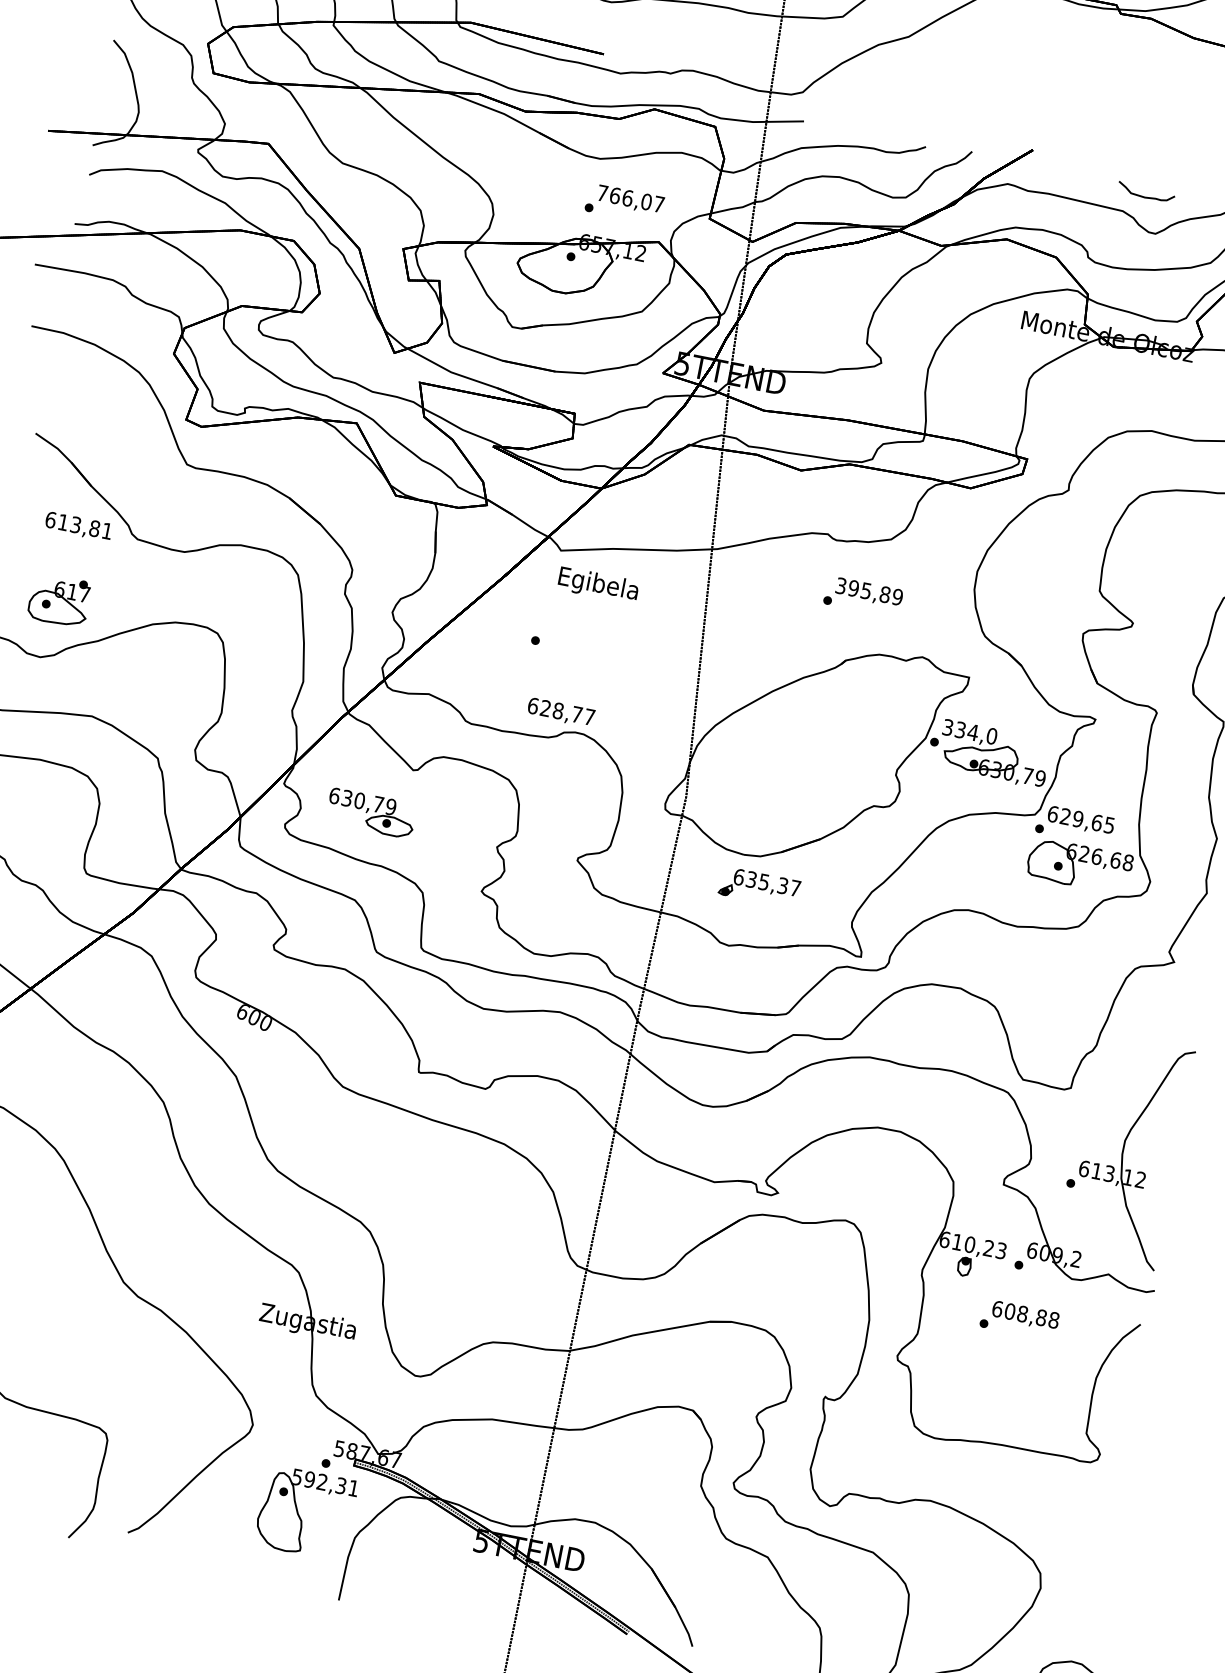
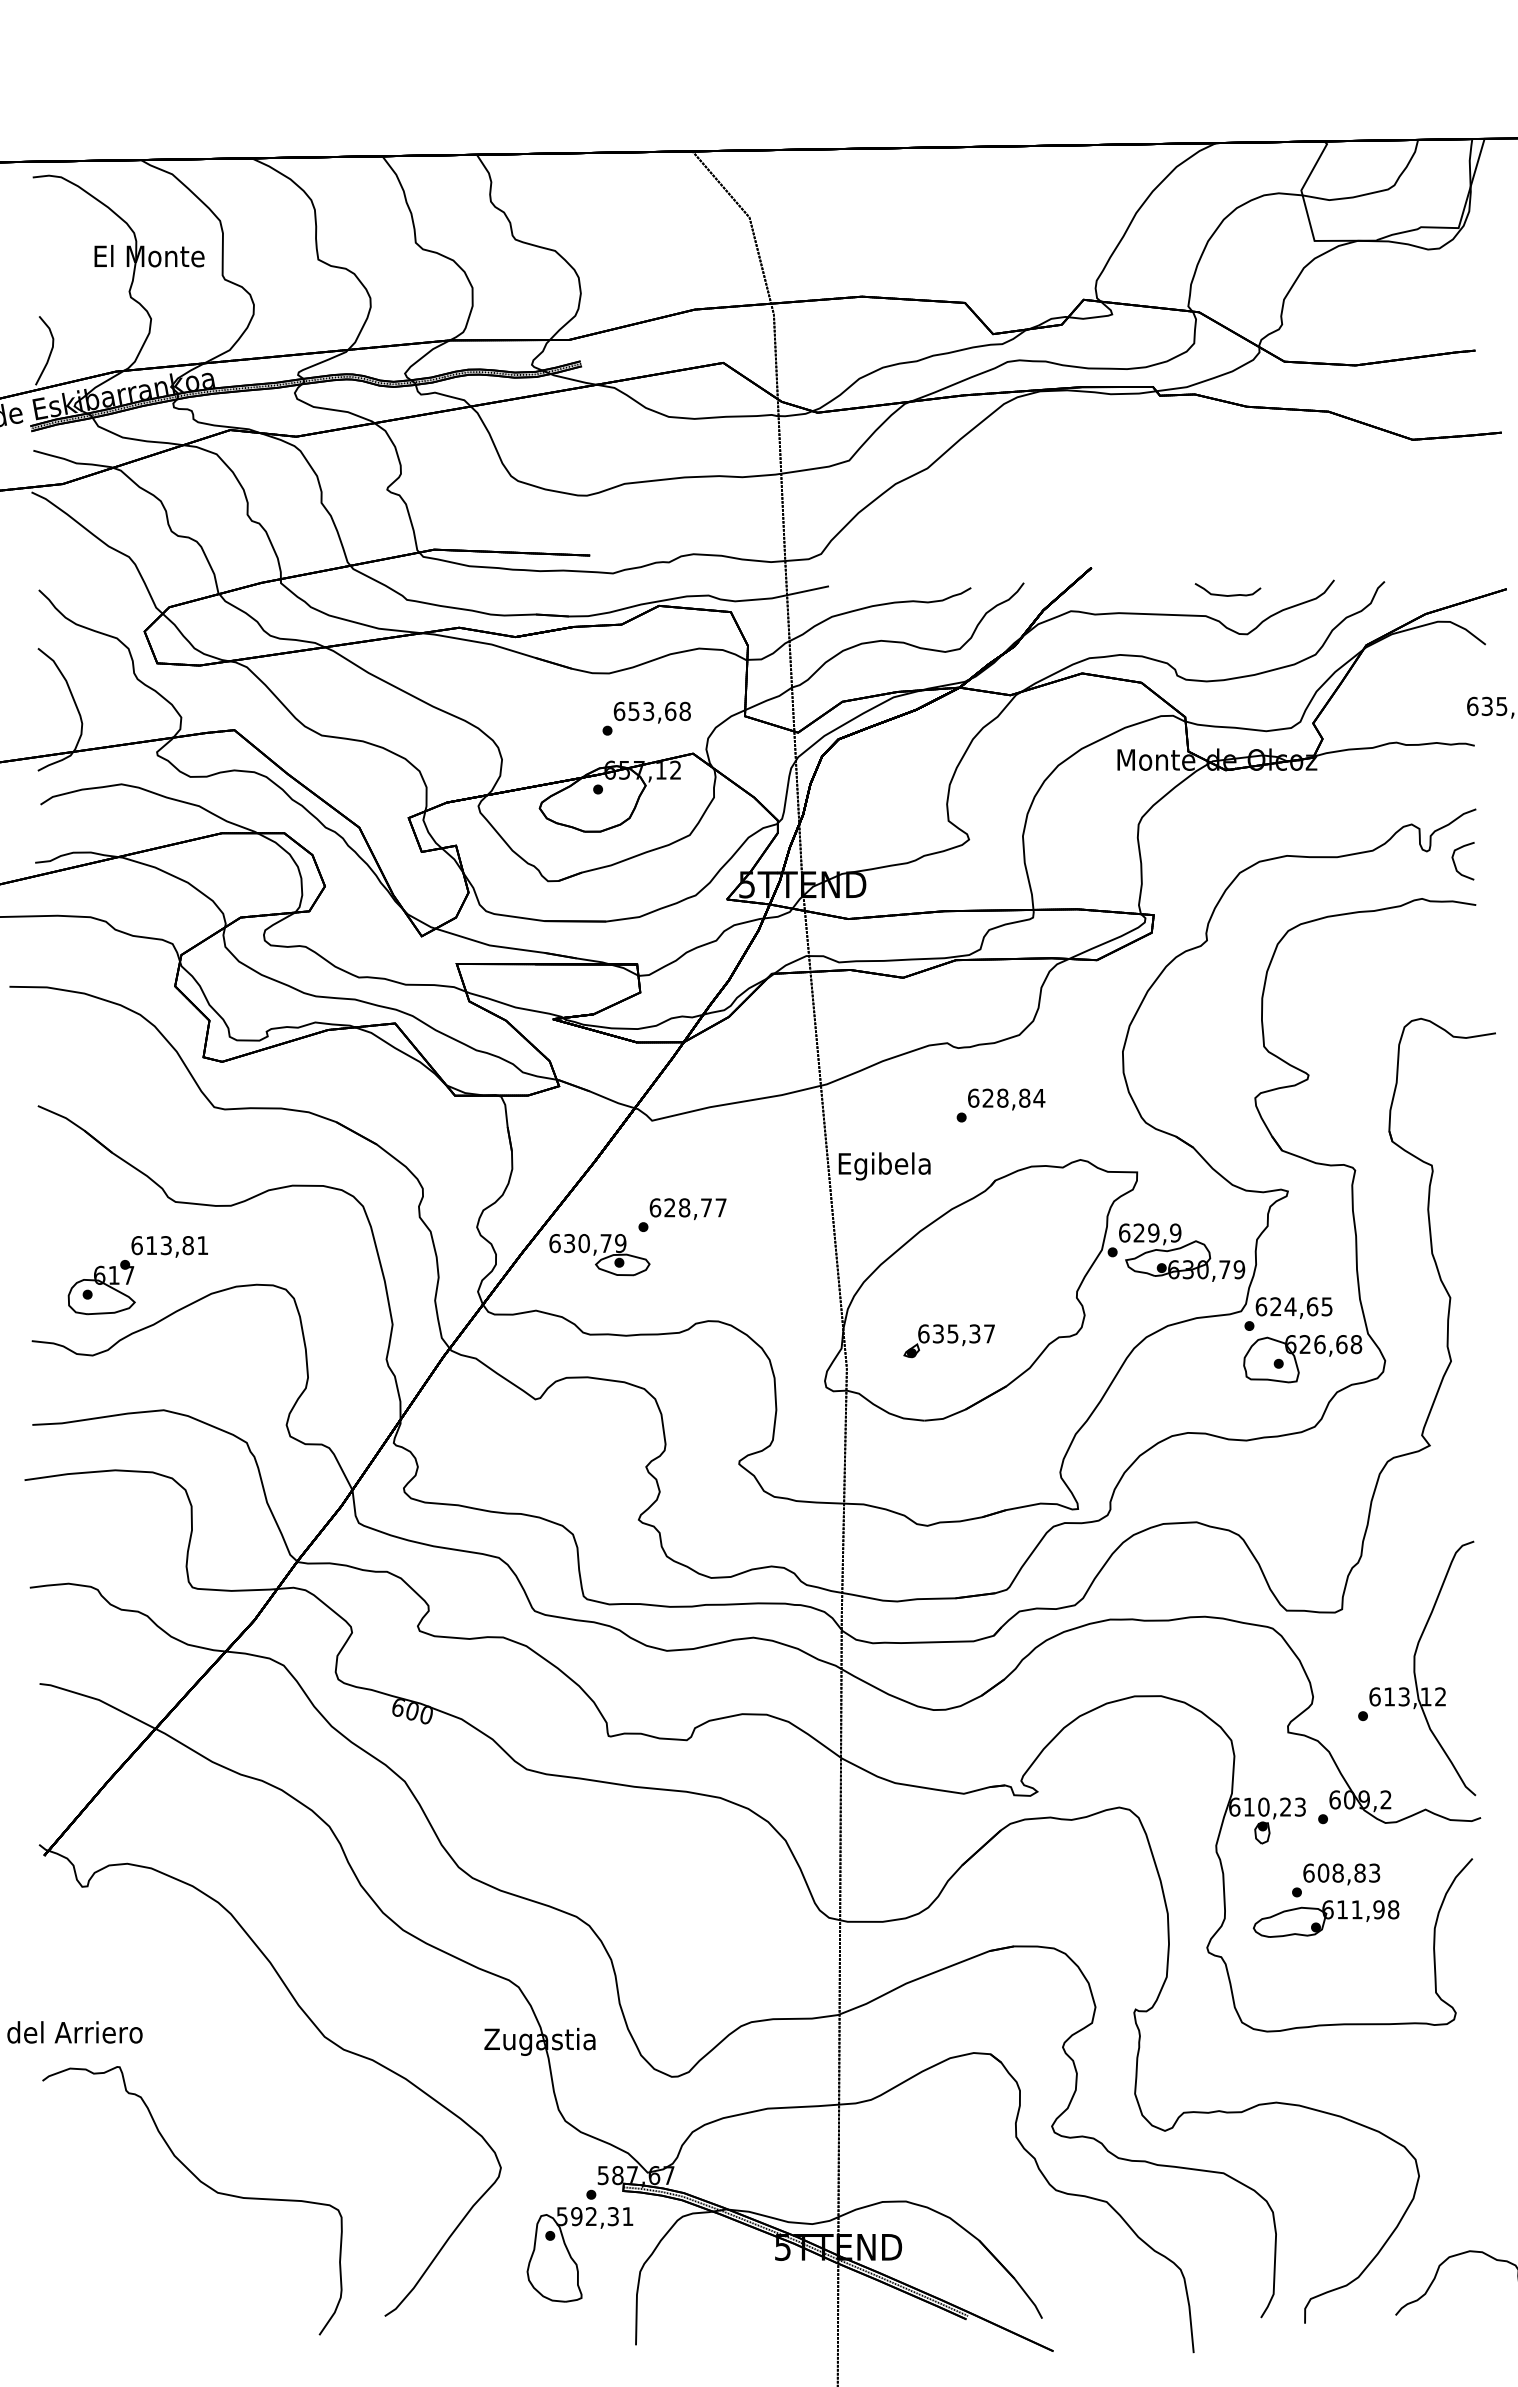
text: (630, 198) -> (651, 711), 766,07 -> 653,68
text: (78, 526) -> (169, 1246), moved
text: (598, 585) -> (884, 1166), moved
text: (869, 590) -> (1006, 1097), 395,89 -> 628,84
text: (560, 712) -> (687, 1209), moved
text: (970, 731) -> (1150, 1232), 334,0 -> 629,9
part: (370, 813) -> (599, 1255), moved
text: (1078, 818) -> (1290, 1306), 629,65 -> 624,65
part: (758, 887) -> (948, 1341), moved
text: (1053, 1319) -> (1374, 1872), 608,88 -> 608,83
part: (1004, 1350) -> (1325, 1918), added

